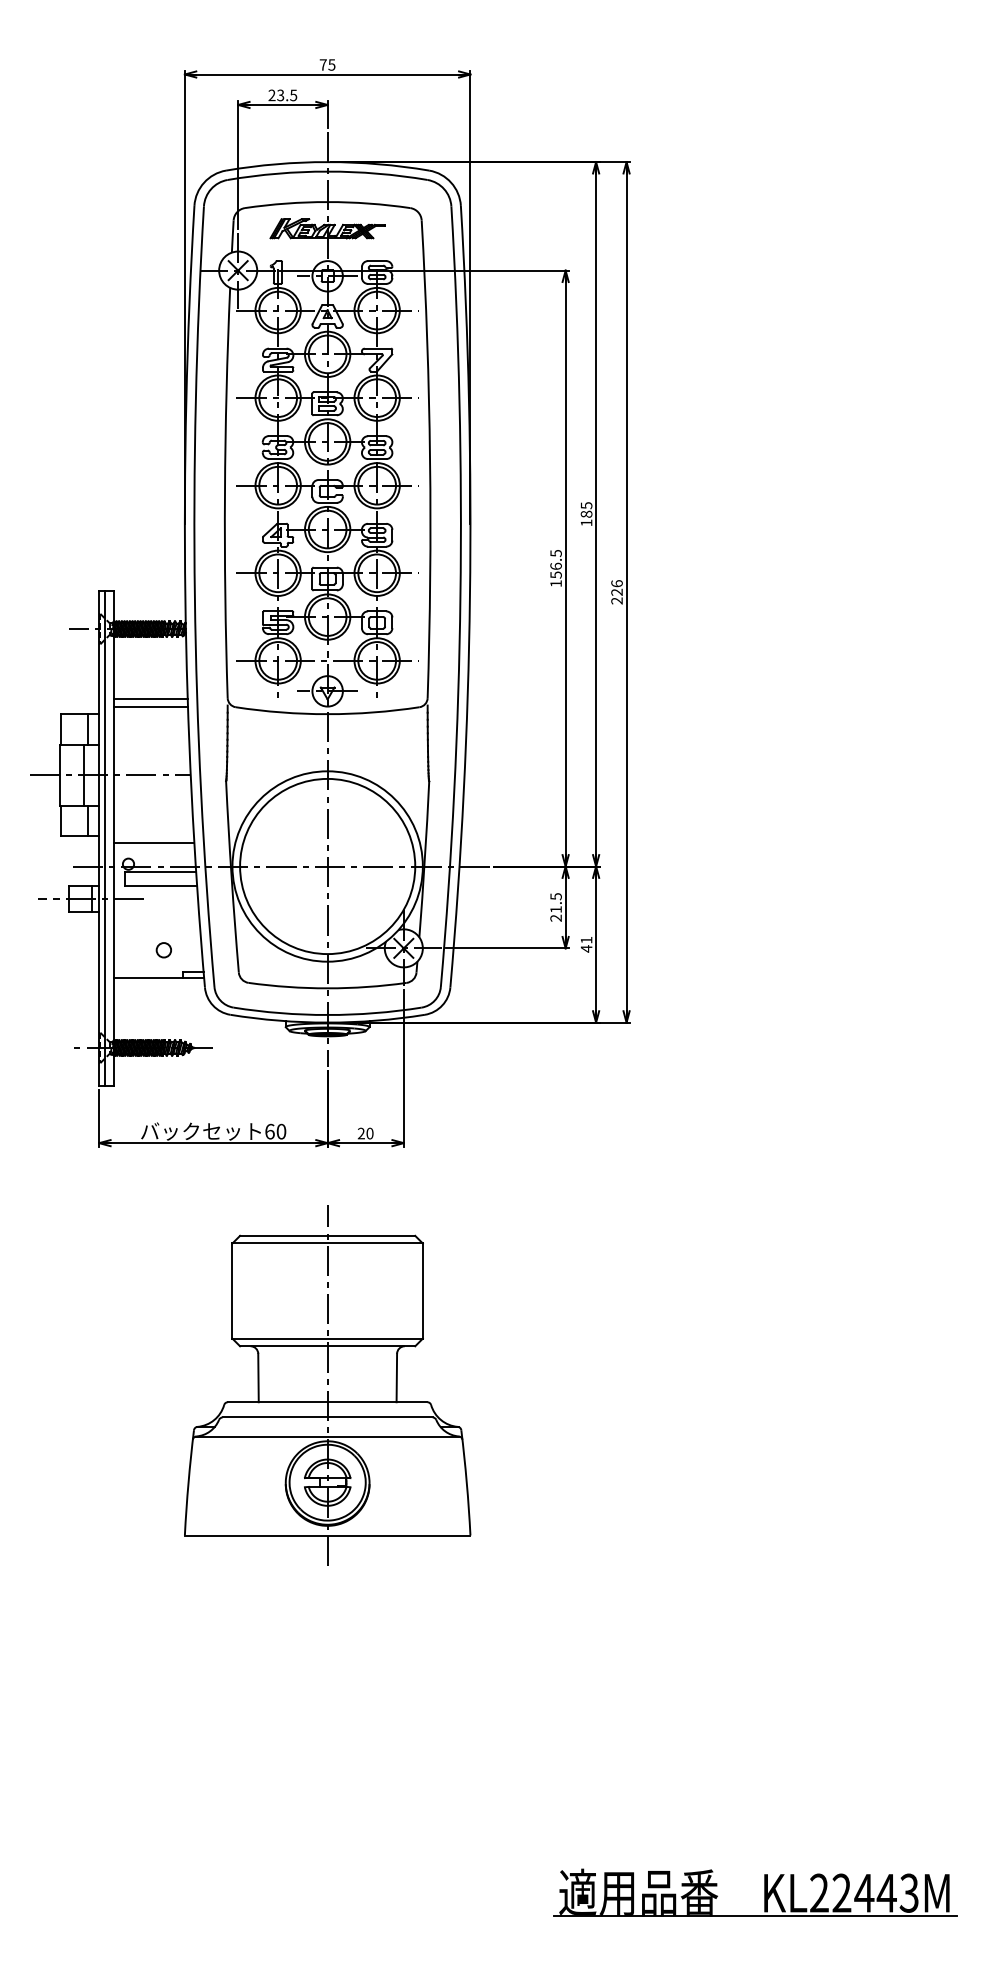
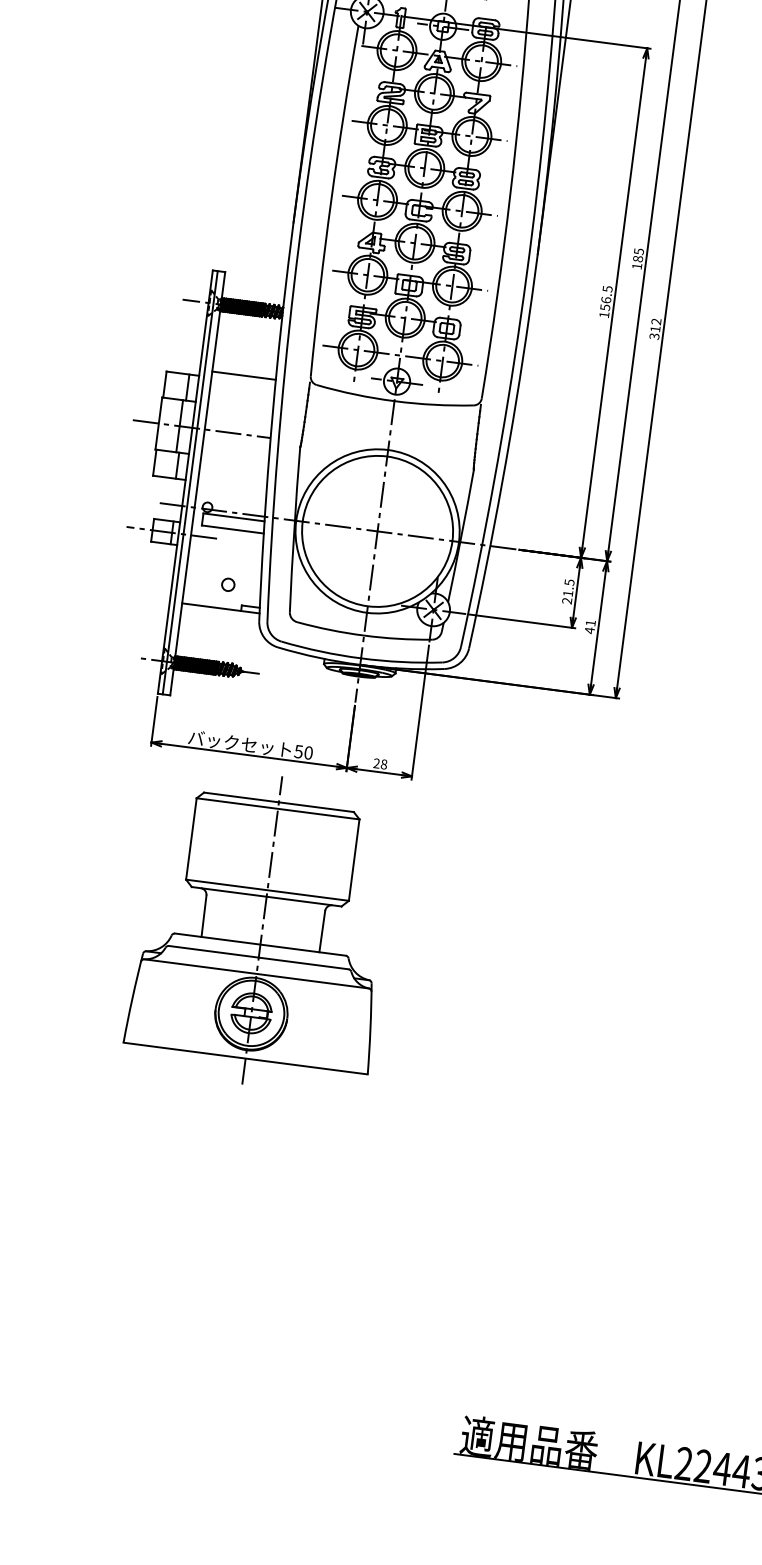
text: (616, 592) -> (654, 329), 226 -> 312
line: (150, 698) -> (244, 368), removed
line: (153, 842) -> (231, 491), removed
text: (269, 1131) -> (298, 751), 60 -> 50
text: (369, 1133) -> (383, 764), 20 -> 28
part: (327, 1385) -> (262, 930), moved

